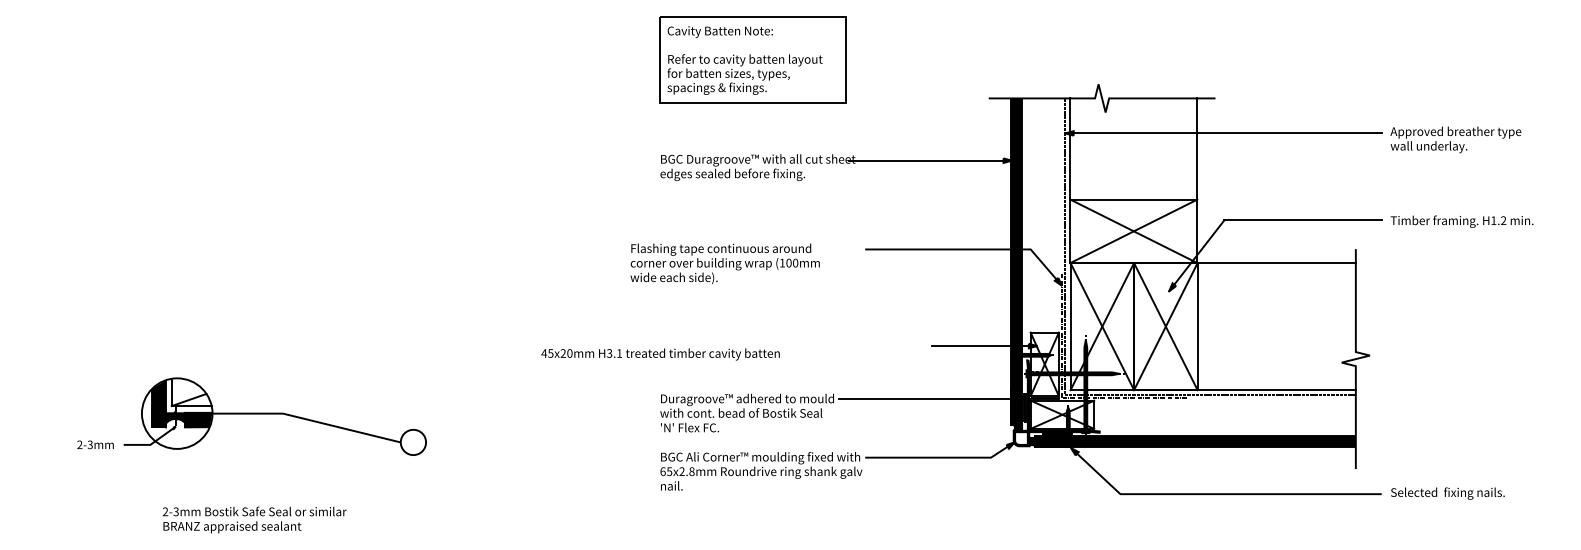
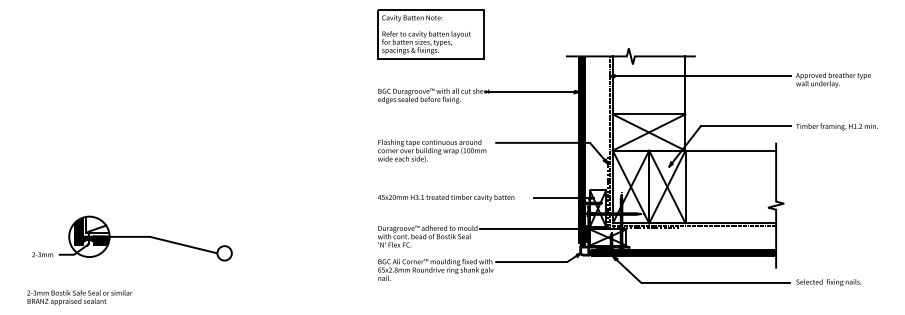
text: (725, 262) -> (432, 150), moved
text: (661, 353) -> (446, 197), moved
part: (252, 416) -> (132, 238), moved
text: (254, 519) -> (79, 297), moved

